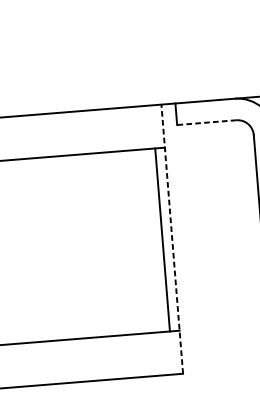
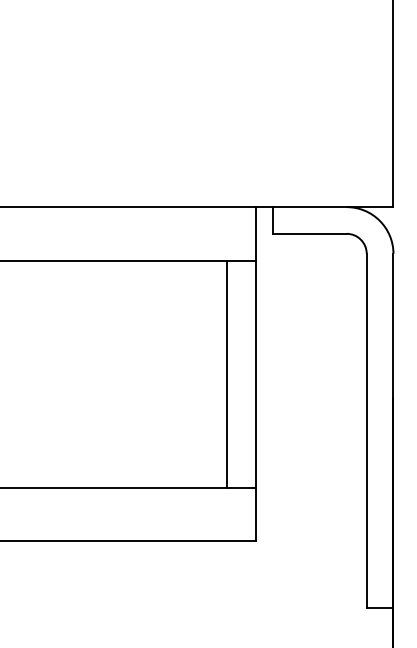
line: (206, 122) -> (309, 233), dashed -> solid
line: (171, 238) -> (255, 373), dashed -> solid
line: (162, 239) -> (226, 373), moved

